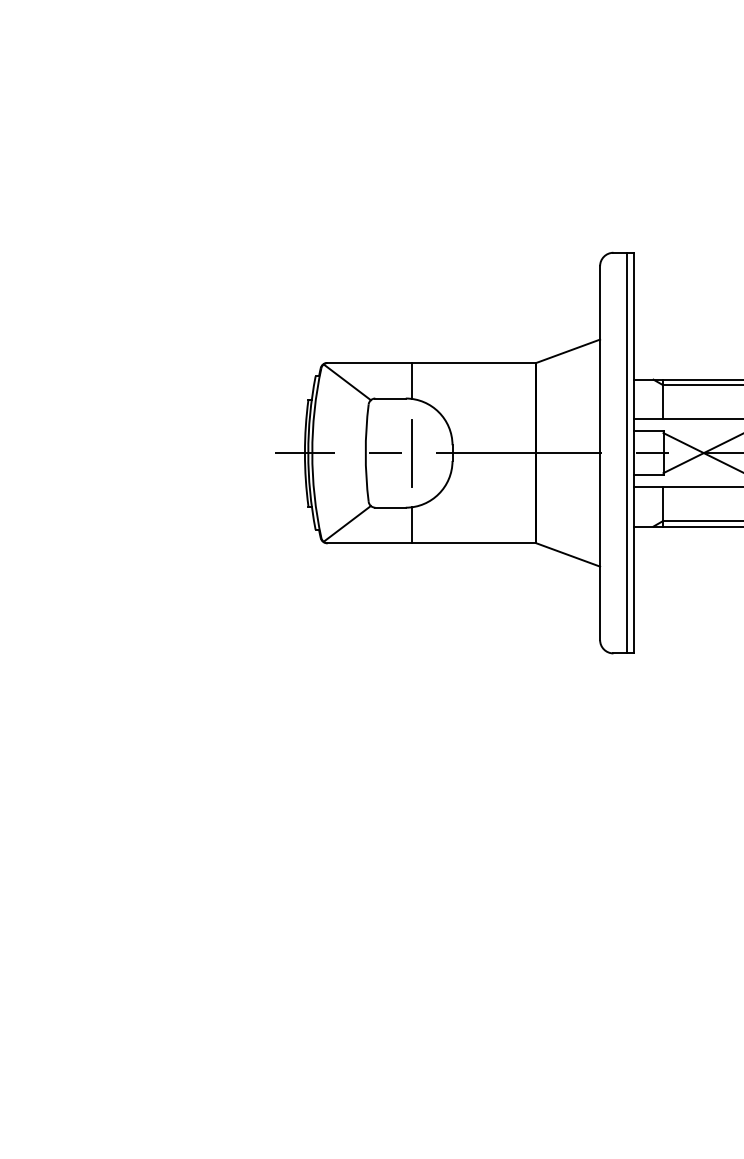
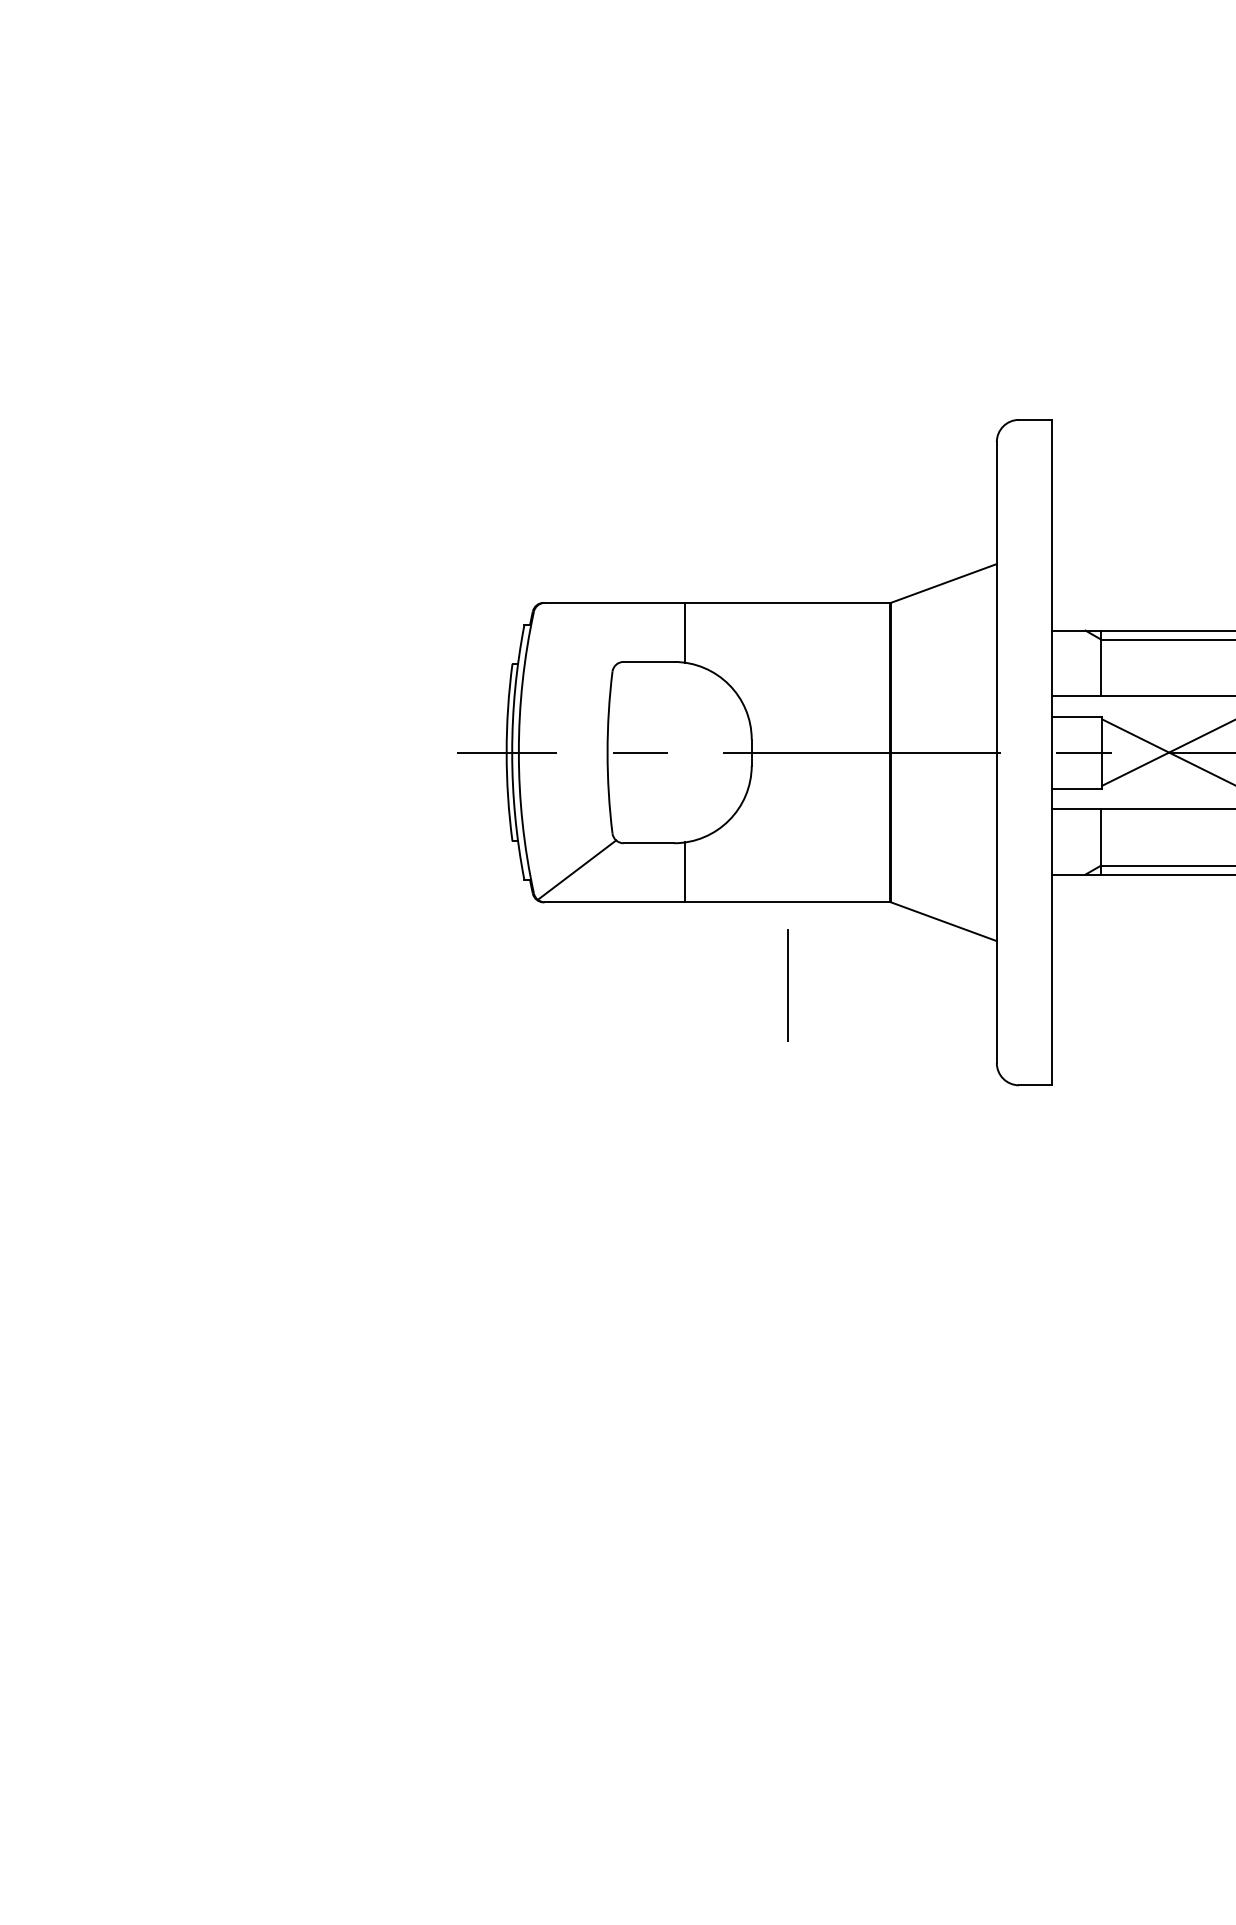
line: (346, 382) -> (575, 635), removed
line: (626, 452) -> (1040, 751), removed
line: (411, 453) -> (786, 985), moved

